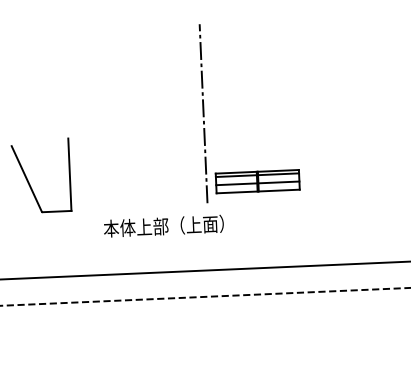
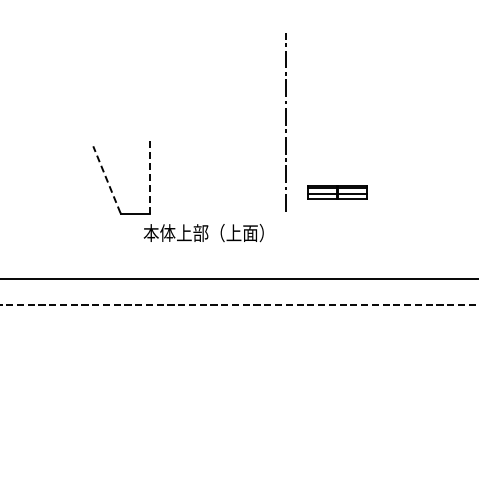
line: (70, 174) -> (150, 177), solid -> dashed
line: (26, 178) -> (106, 179), solid -> dashed
part: (257, 181) -> (337, 192), size x0.7
text: (163, 226) -> (203, 233), moved

